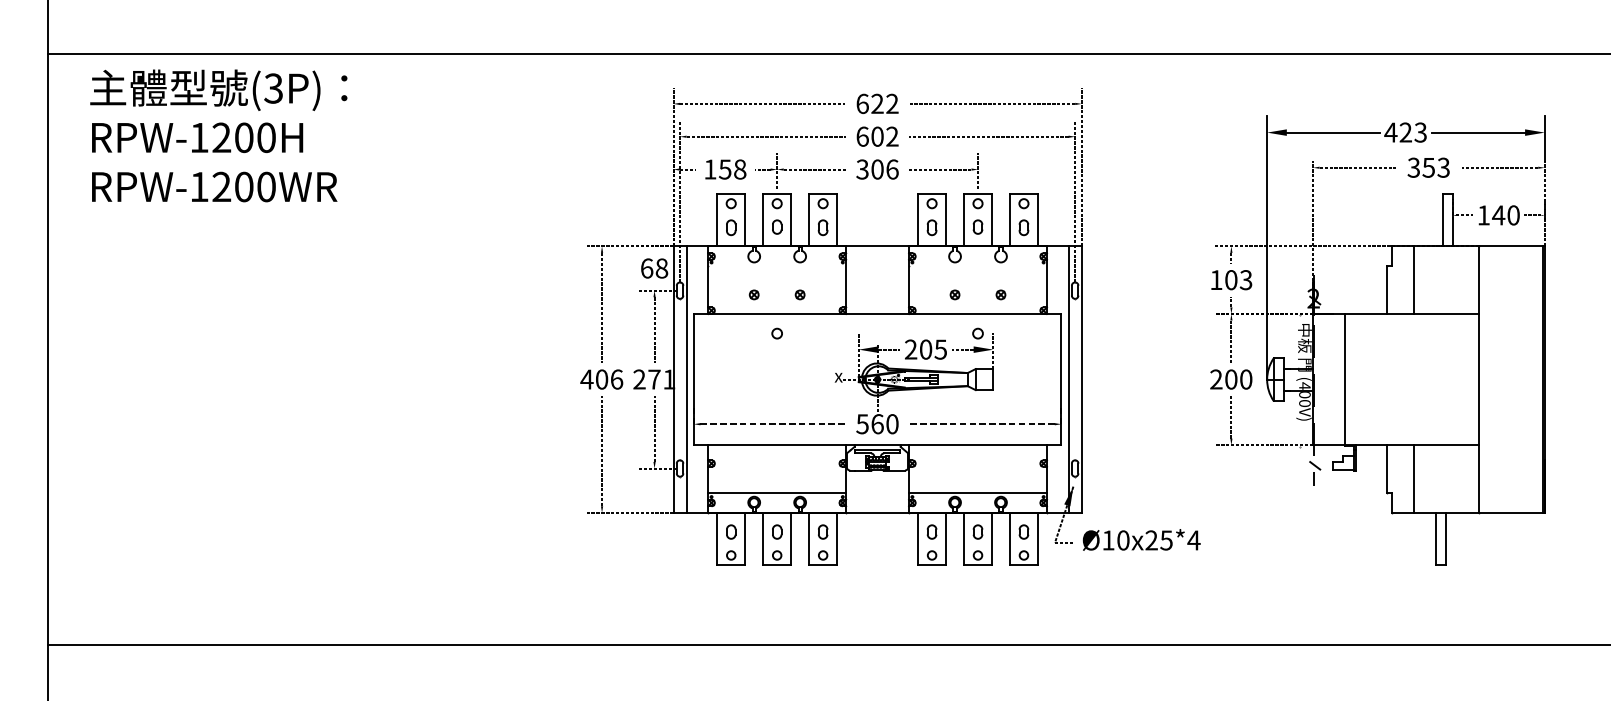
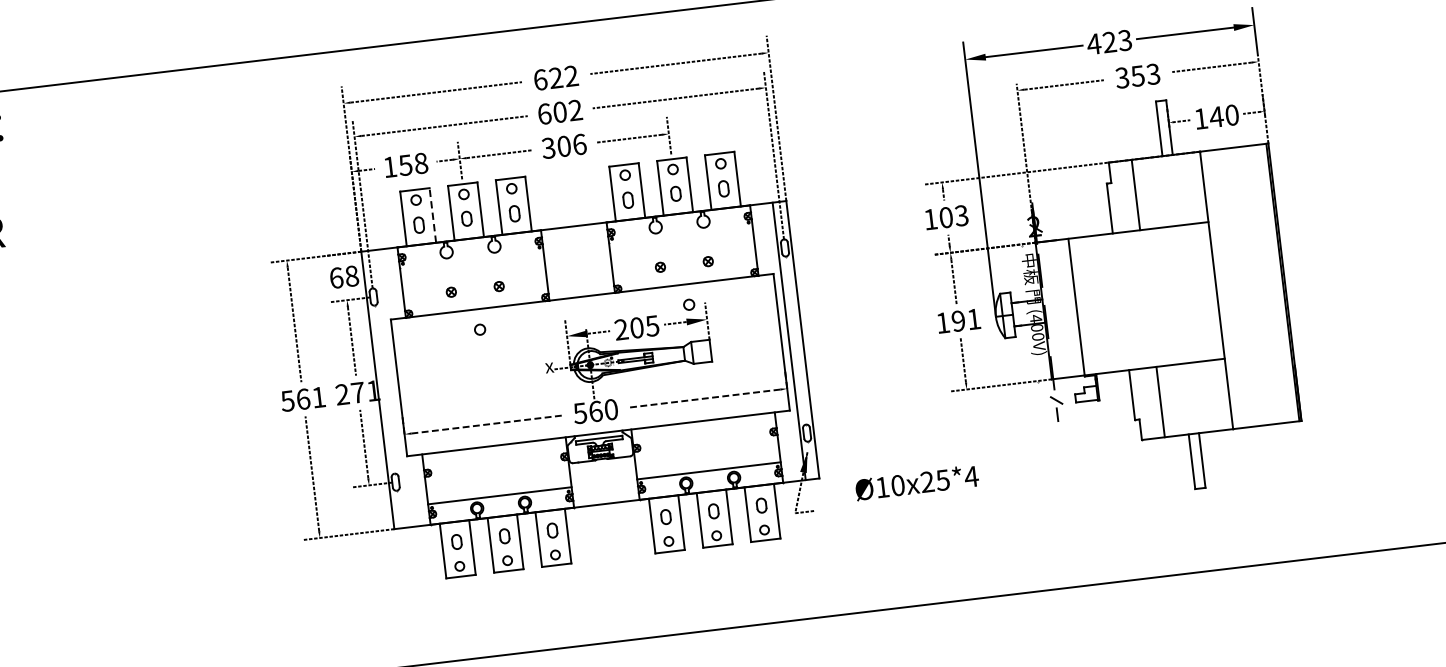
line: (745, 219) -> (432, 214), solid -> dashed
text: (601, 379) -> (302, 399), 406 -> 561
line: (686, 379) -> (391, 388), removed
text: (1231, 379) -> (958, 321), 200 -> 191
text: (1141, 539) -> (916, 482), moved

